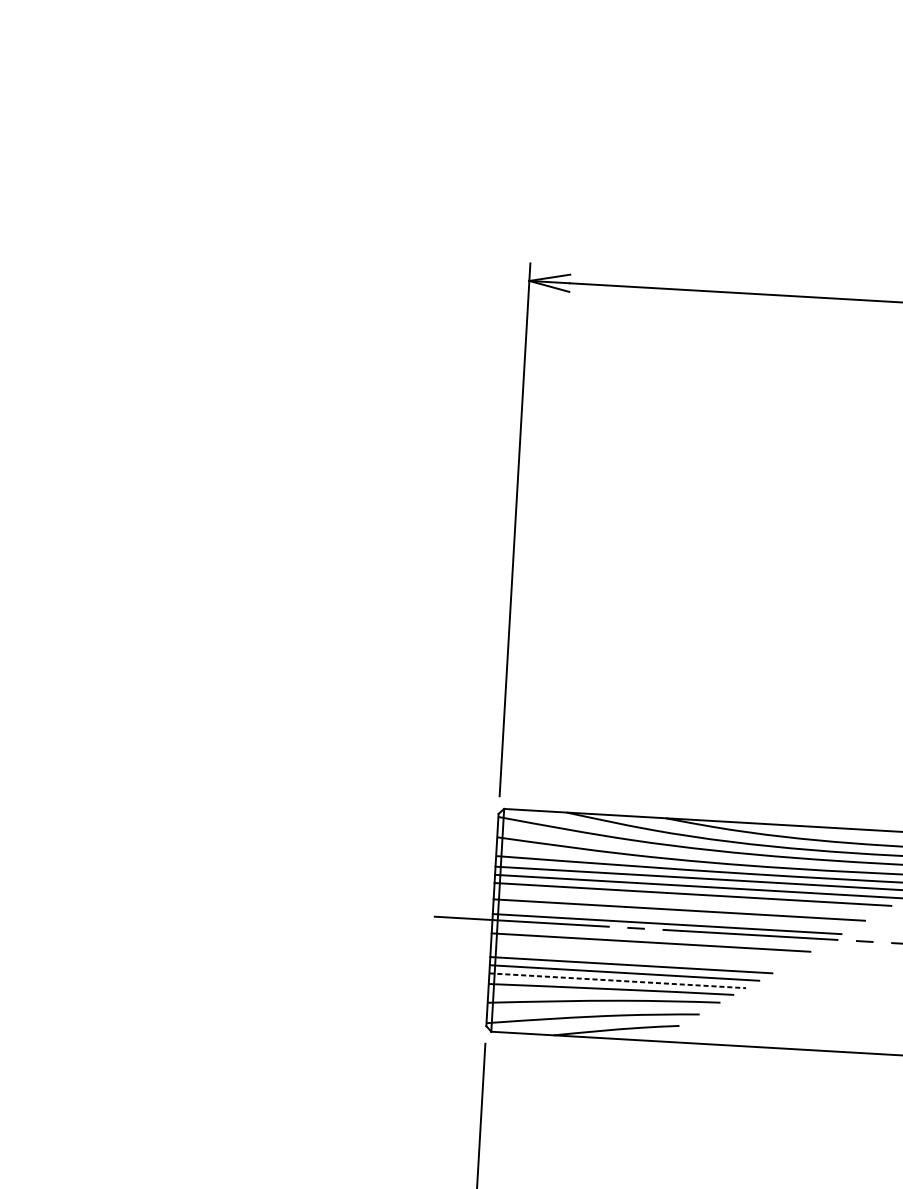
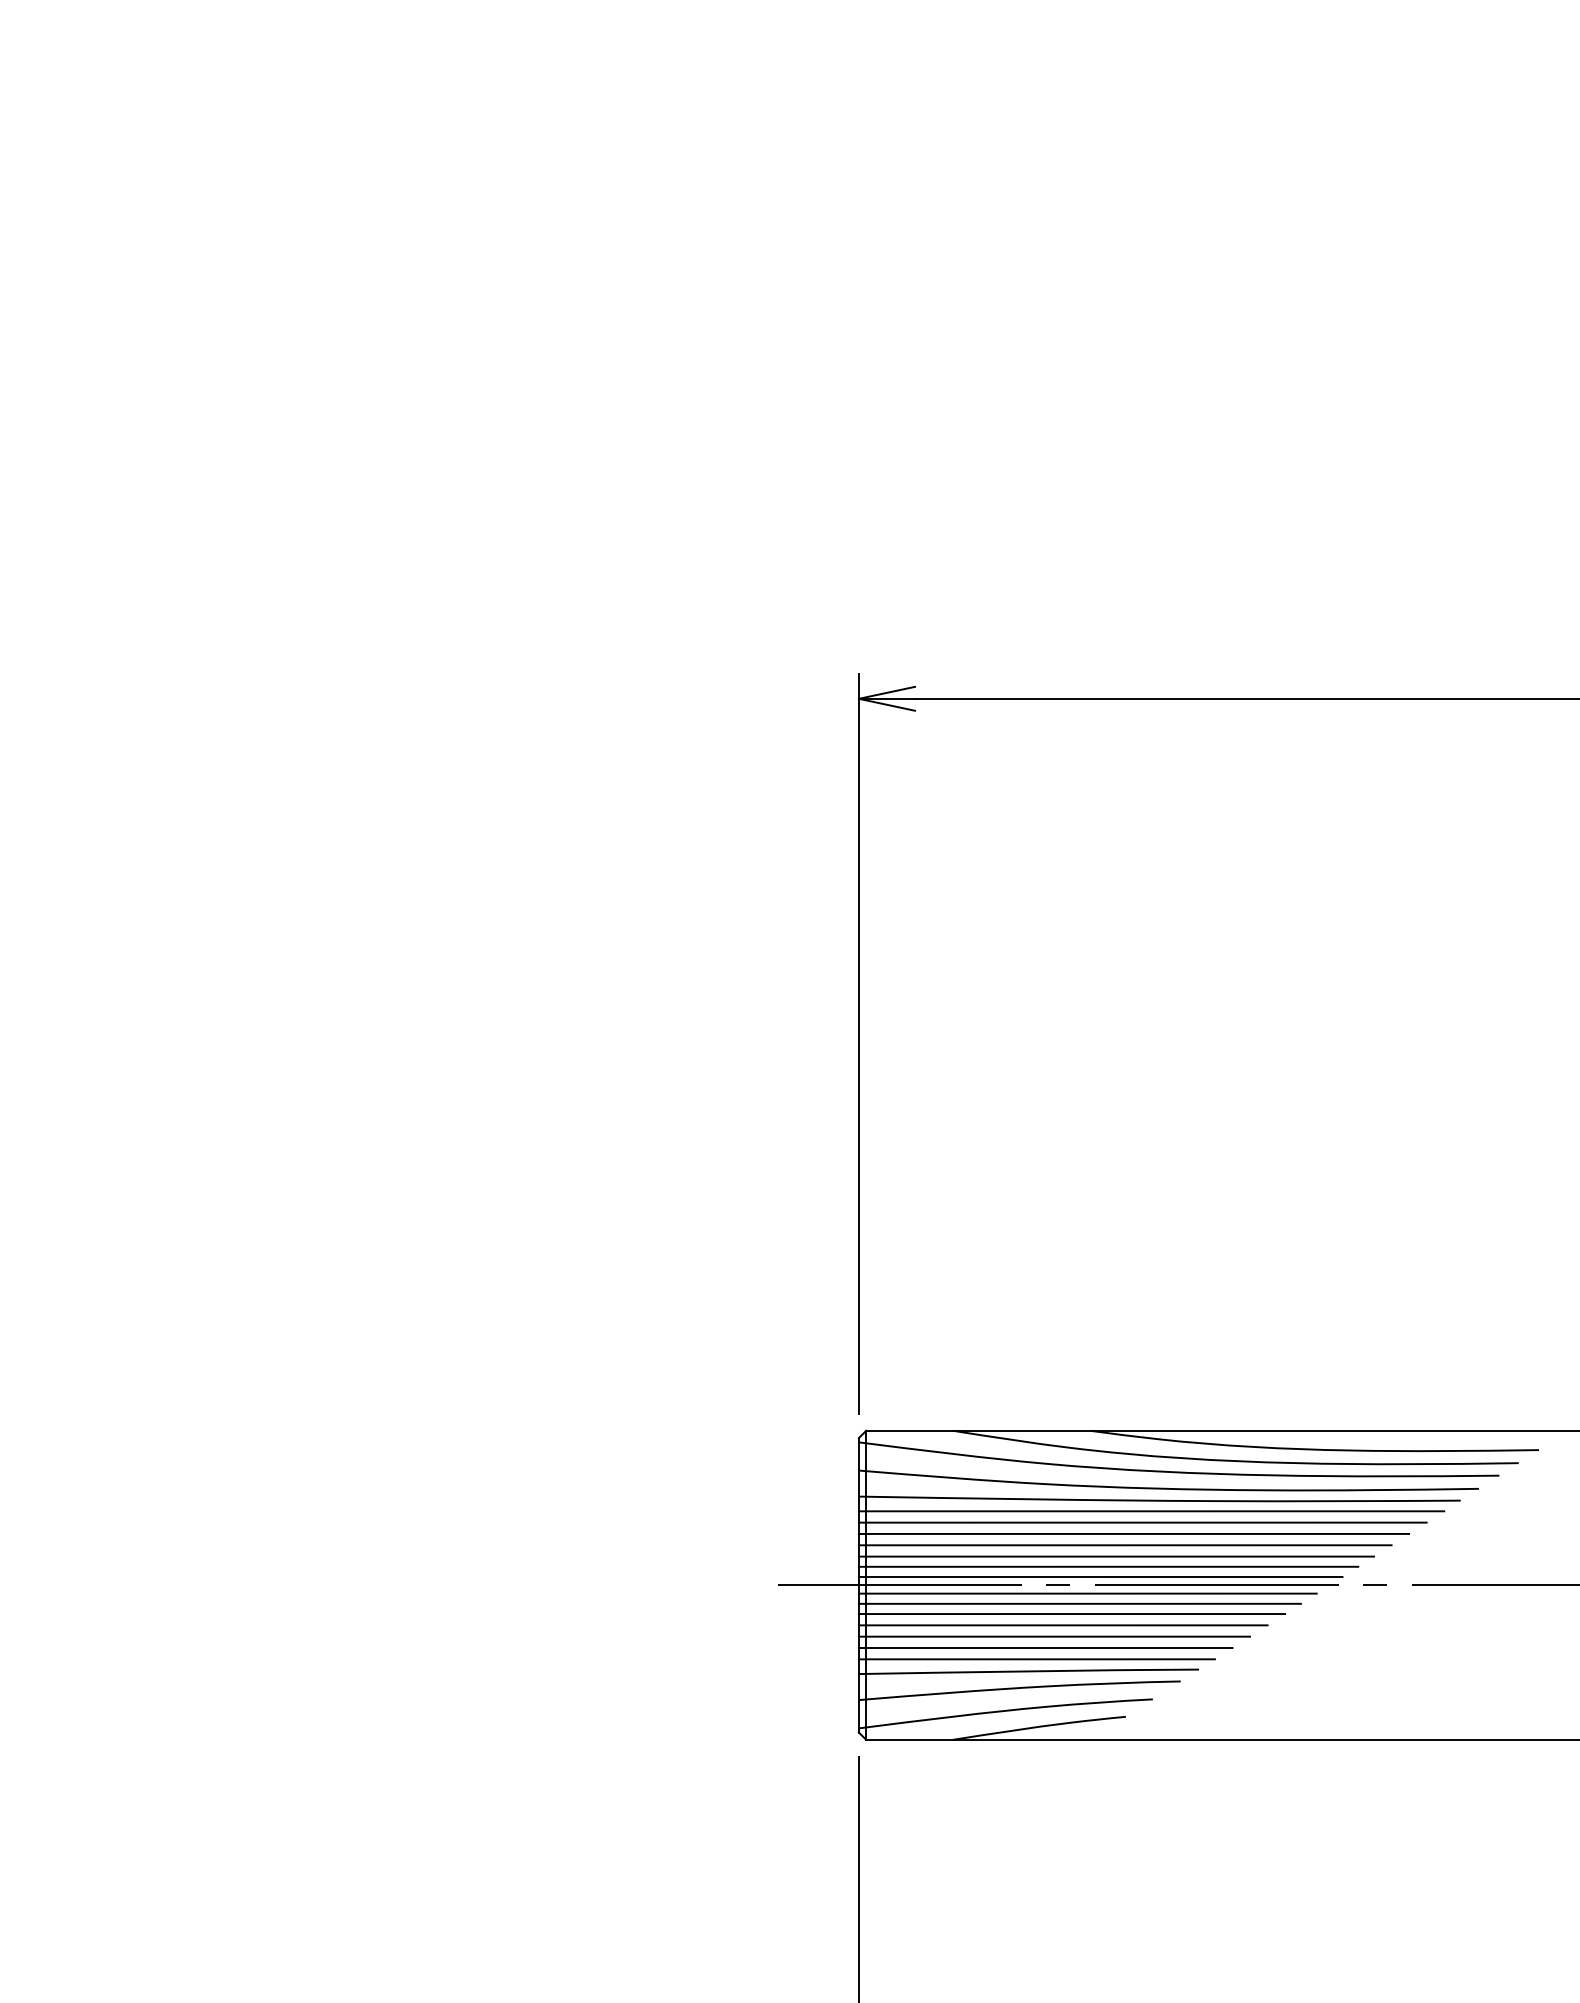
line: (685, 902) -> (1124, 1545), added
line: (673, 916) -> (1108, 1566), added
line: (656, 935) -> (1087, 1593), added
line: (644, 949) -> (1071, 1614), added
line: (637, 957) -> (1062, 1625), added
line: (618, 980) -> (1037, 1659), dashed -> solid

